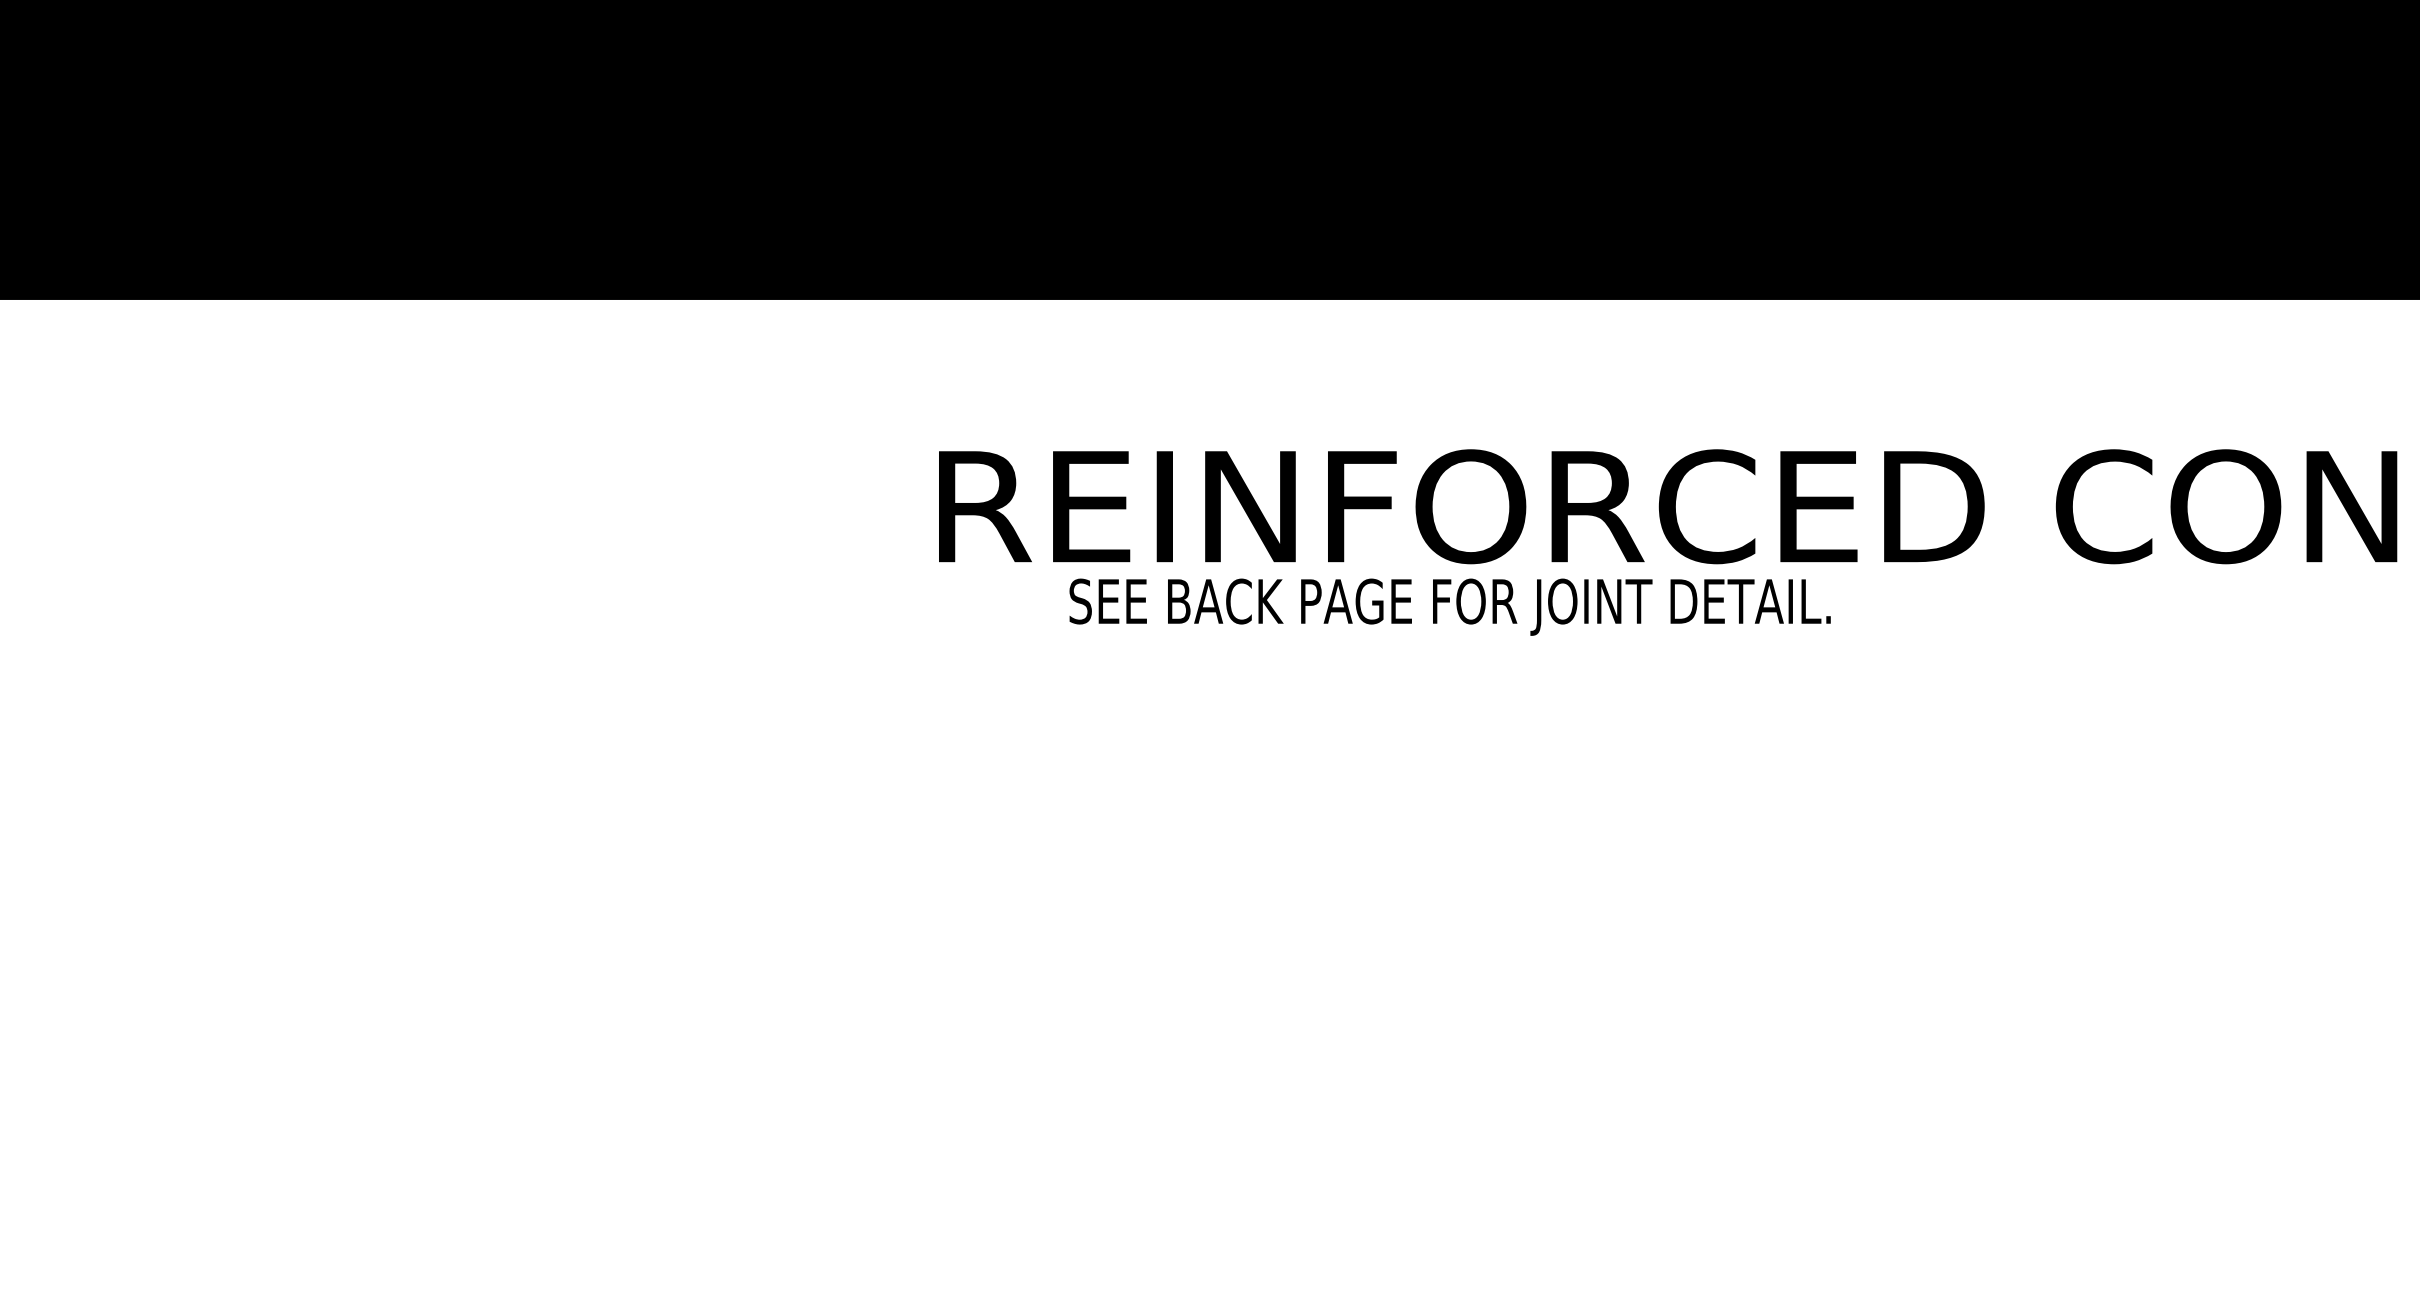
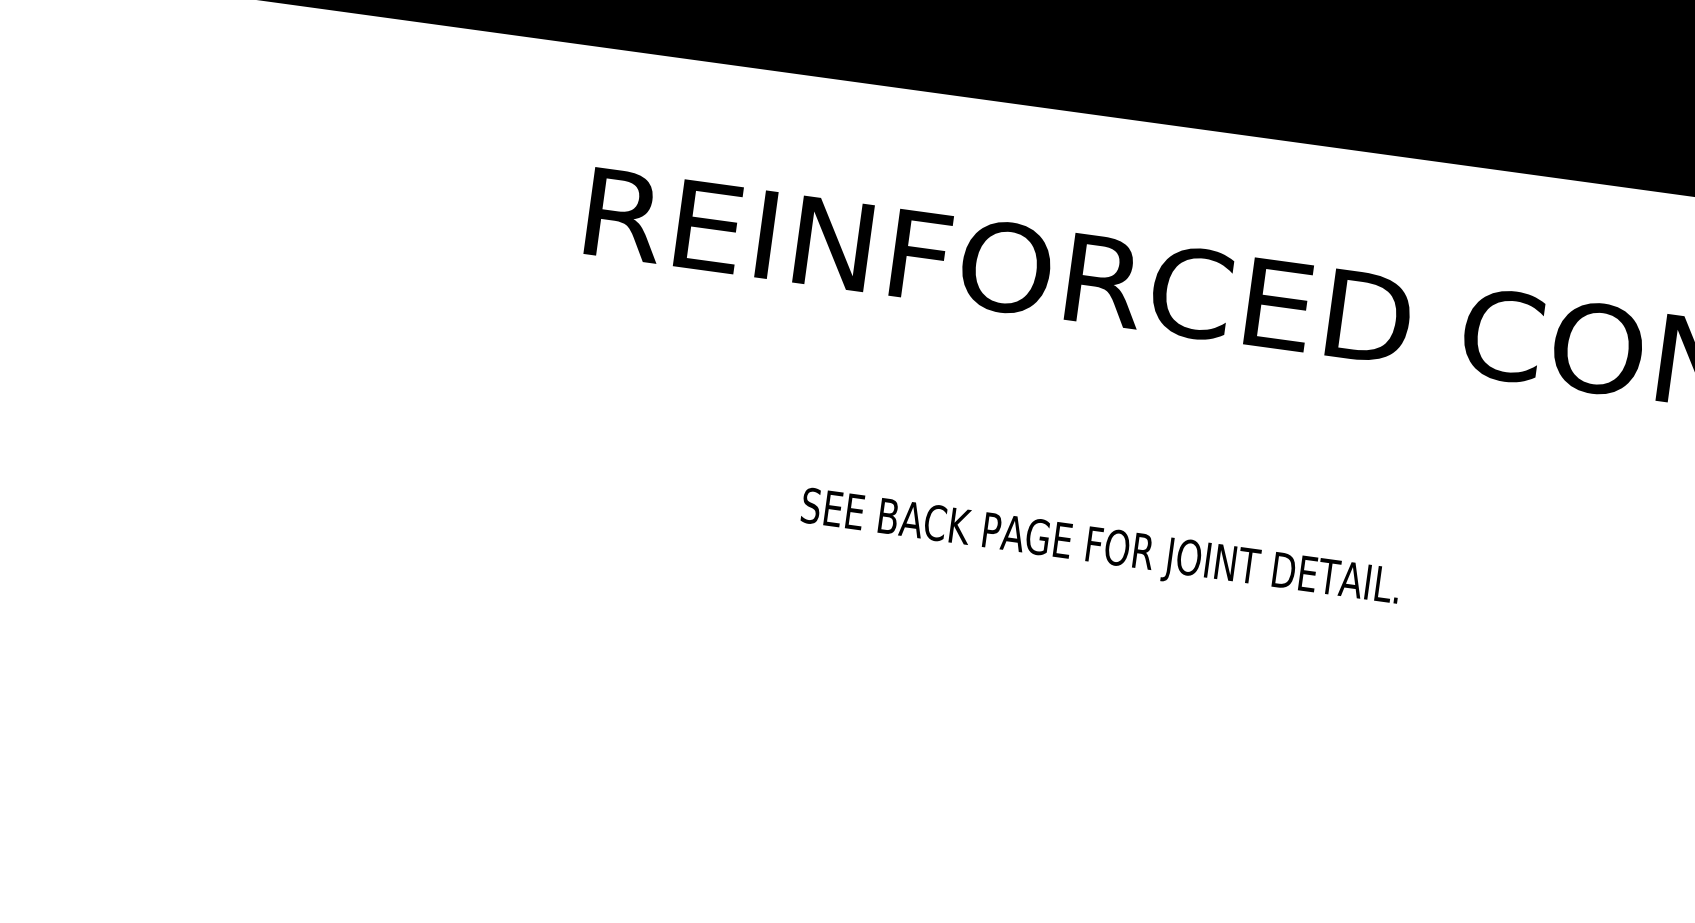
text: (1449, 606) -> (1099, 549), moved

